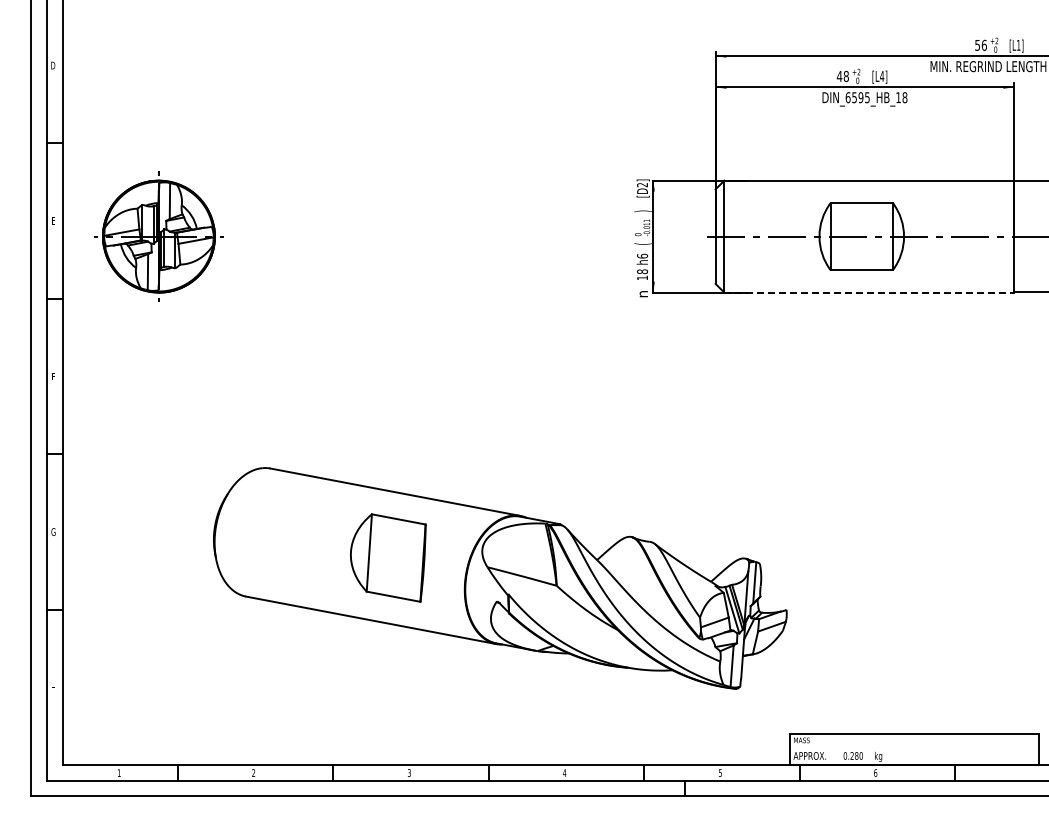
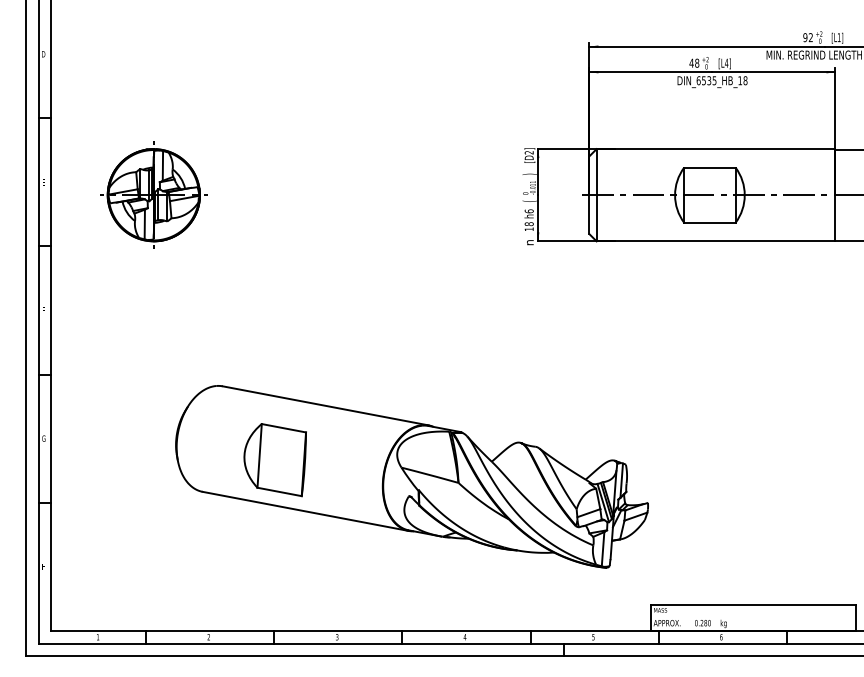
text: (980, 44) -> (807, 36), 56 -> 92
text: (860, 97) -> (708, 80), DIN_6595_HB_18 -> DIN_6535_HB_18
part: (158, 236) -> (153, 195), moved
line: (869, 292) -> (716, 241), dashed -> solid
part: (388, 557) -> (275, 459), moved

